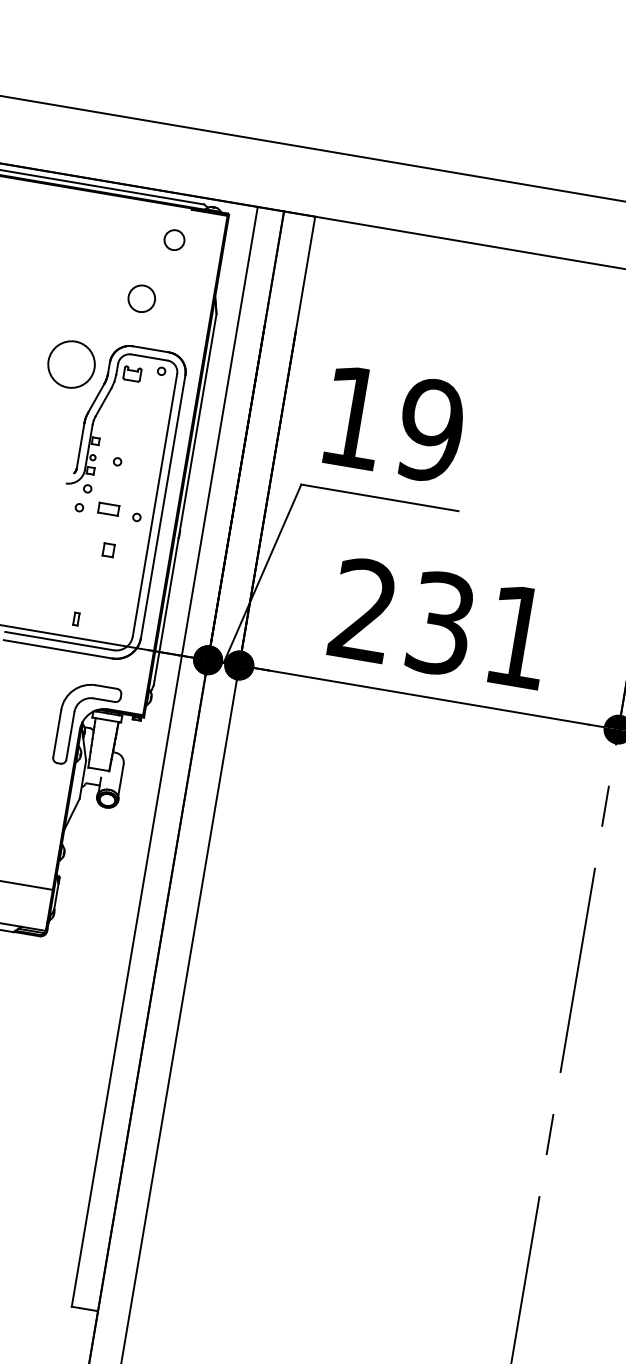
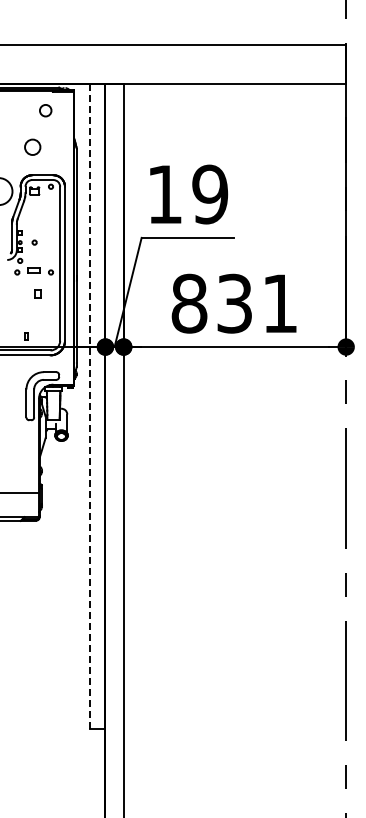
text: (363, 610) -> (189, 303), 231 -> 831
line: (165, 757) -> (90, 406), solid -> dashed

